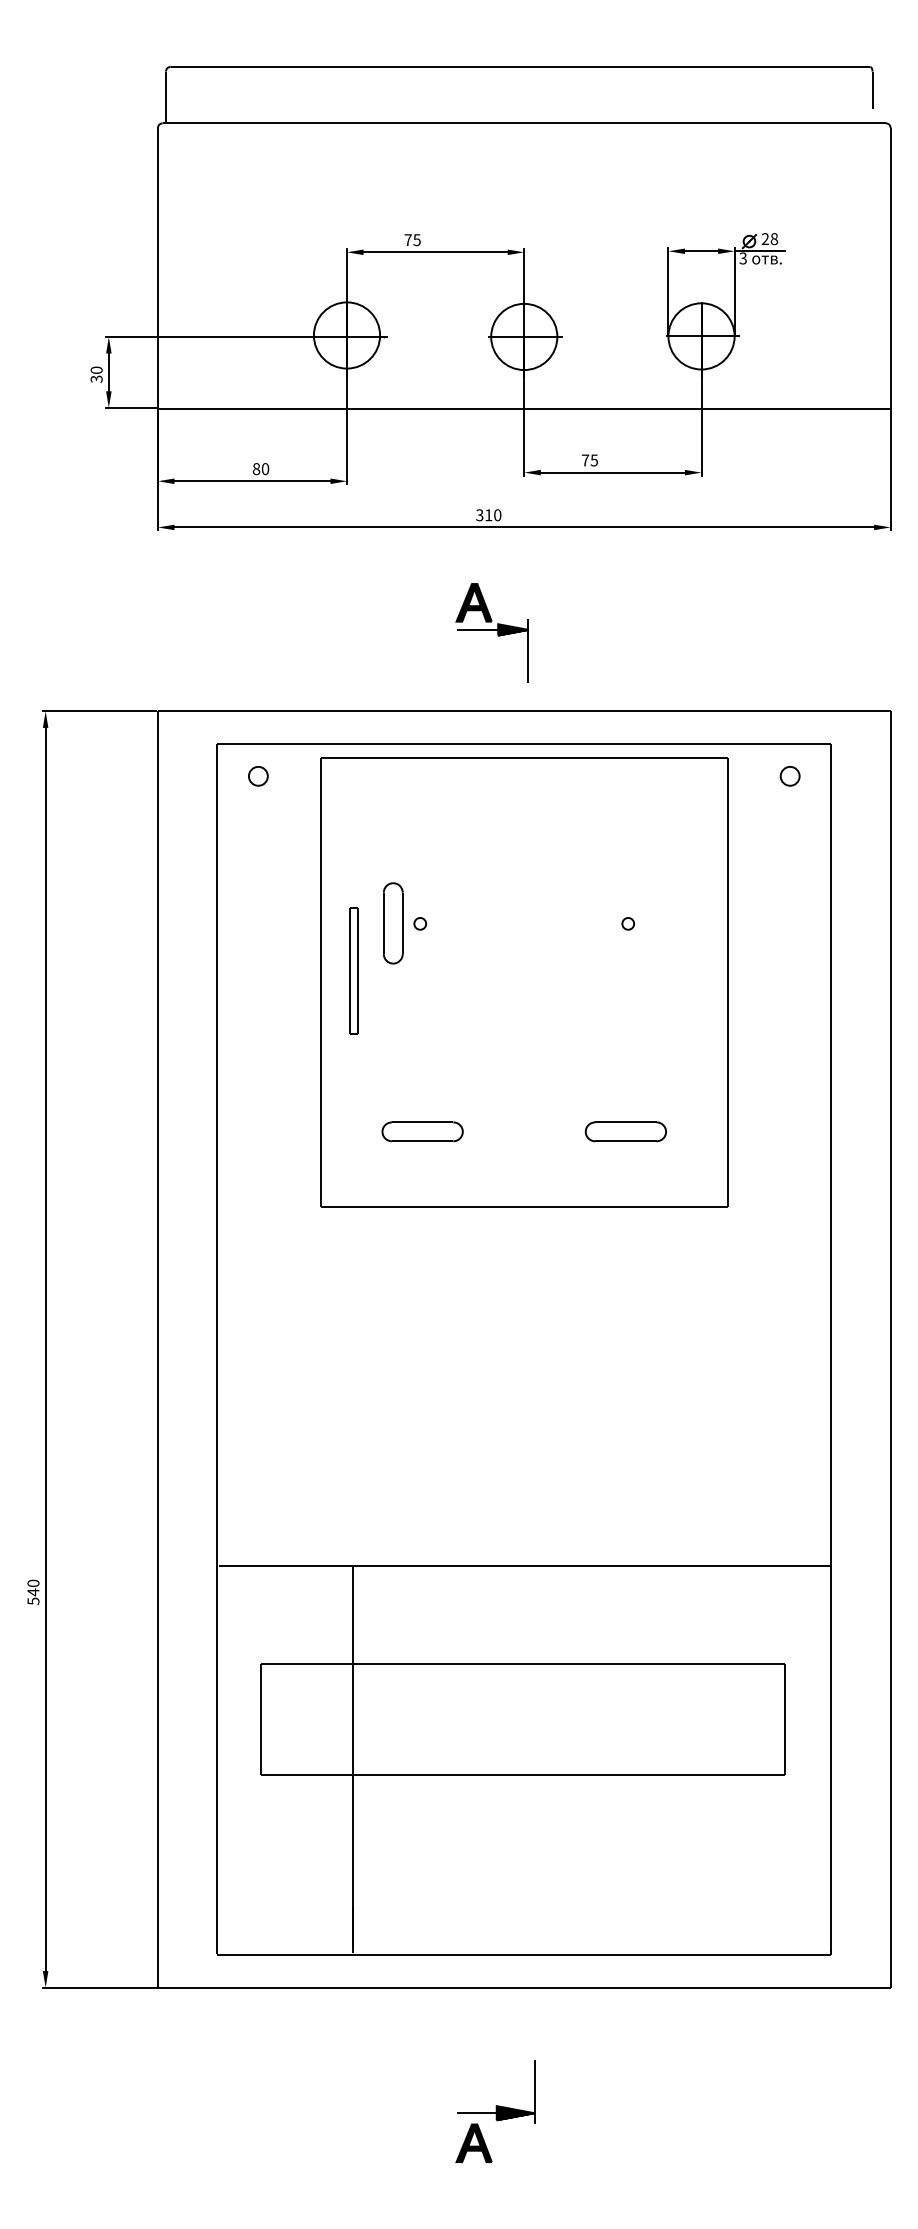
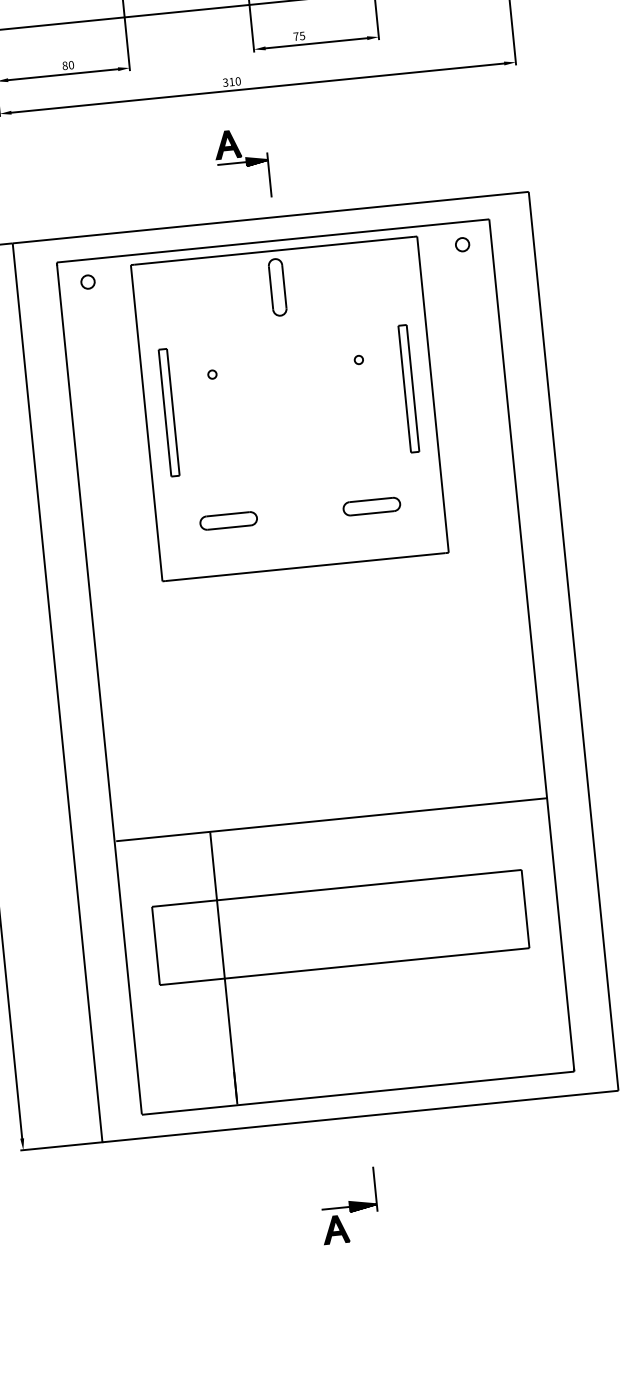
part: (393, 923) -> (277, 287), moved
part: (353, 970) -> (168, 412), size x1.43
part: (694, 970) -> (408, 388), added

